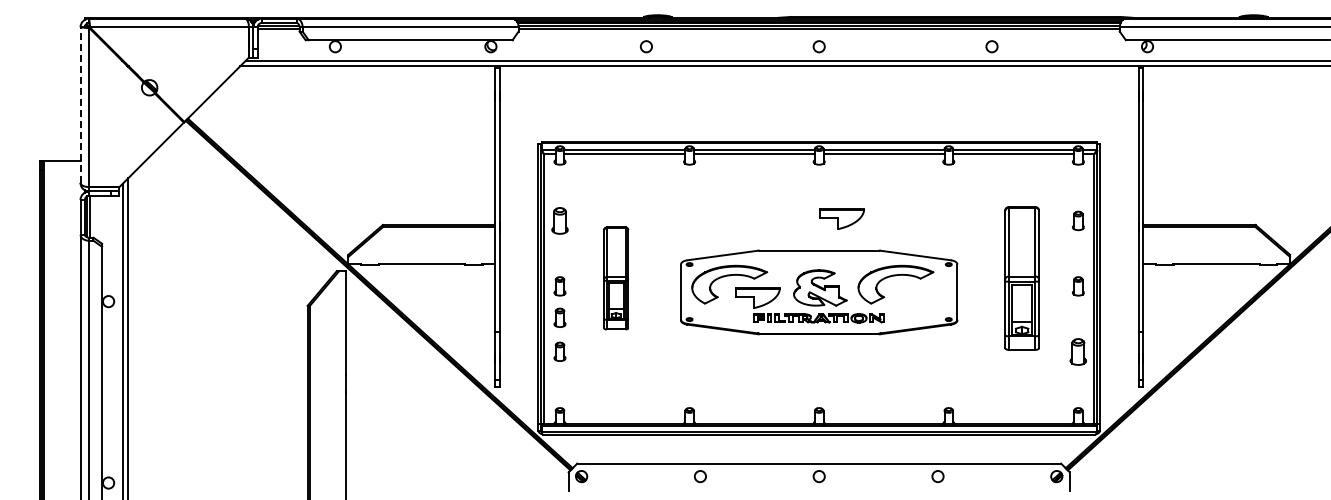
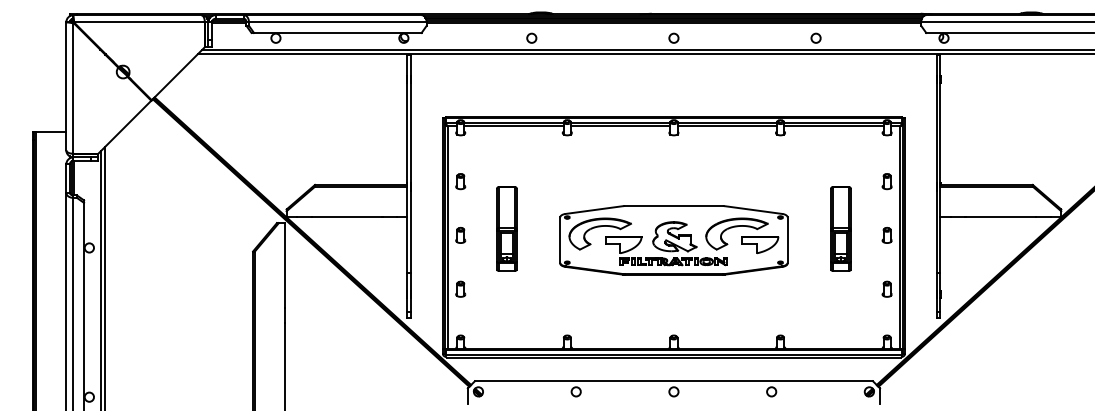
line: (80, 105) -> (66, 86), dashed -> solid
part: (841, 218) -> (759, 244), moved
part: (559, 220) -> (460, 181), size x0.71
part: (1022, 278) -> (841, 228), size x0.71
part: (559, 317) -> (460, 261), removed
part: (1078, 351) -> (887, 288), size x0.71

